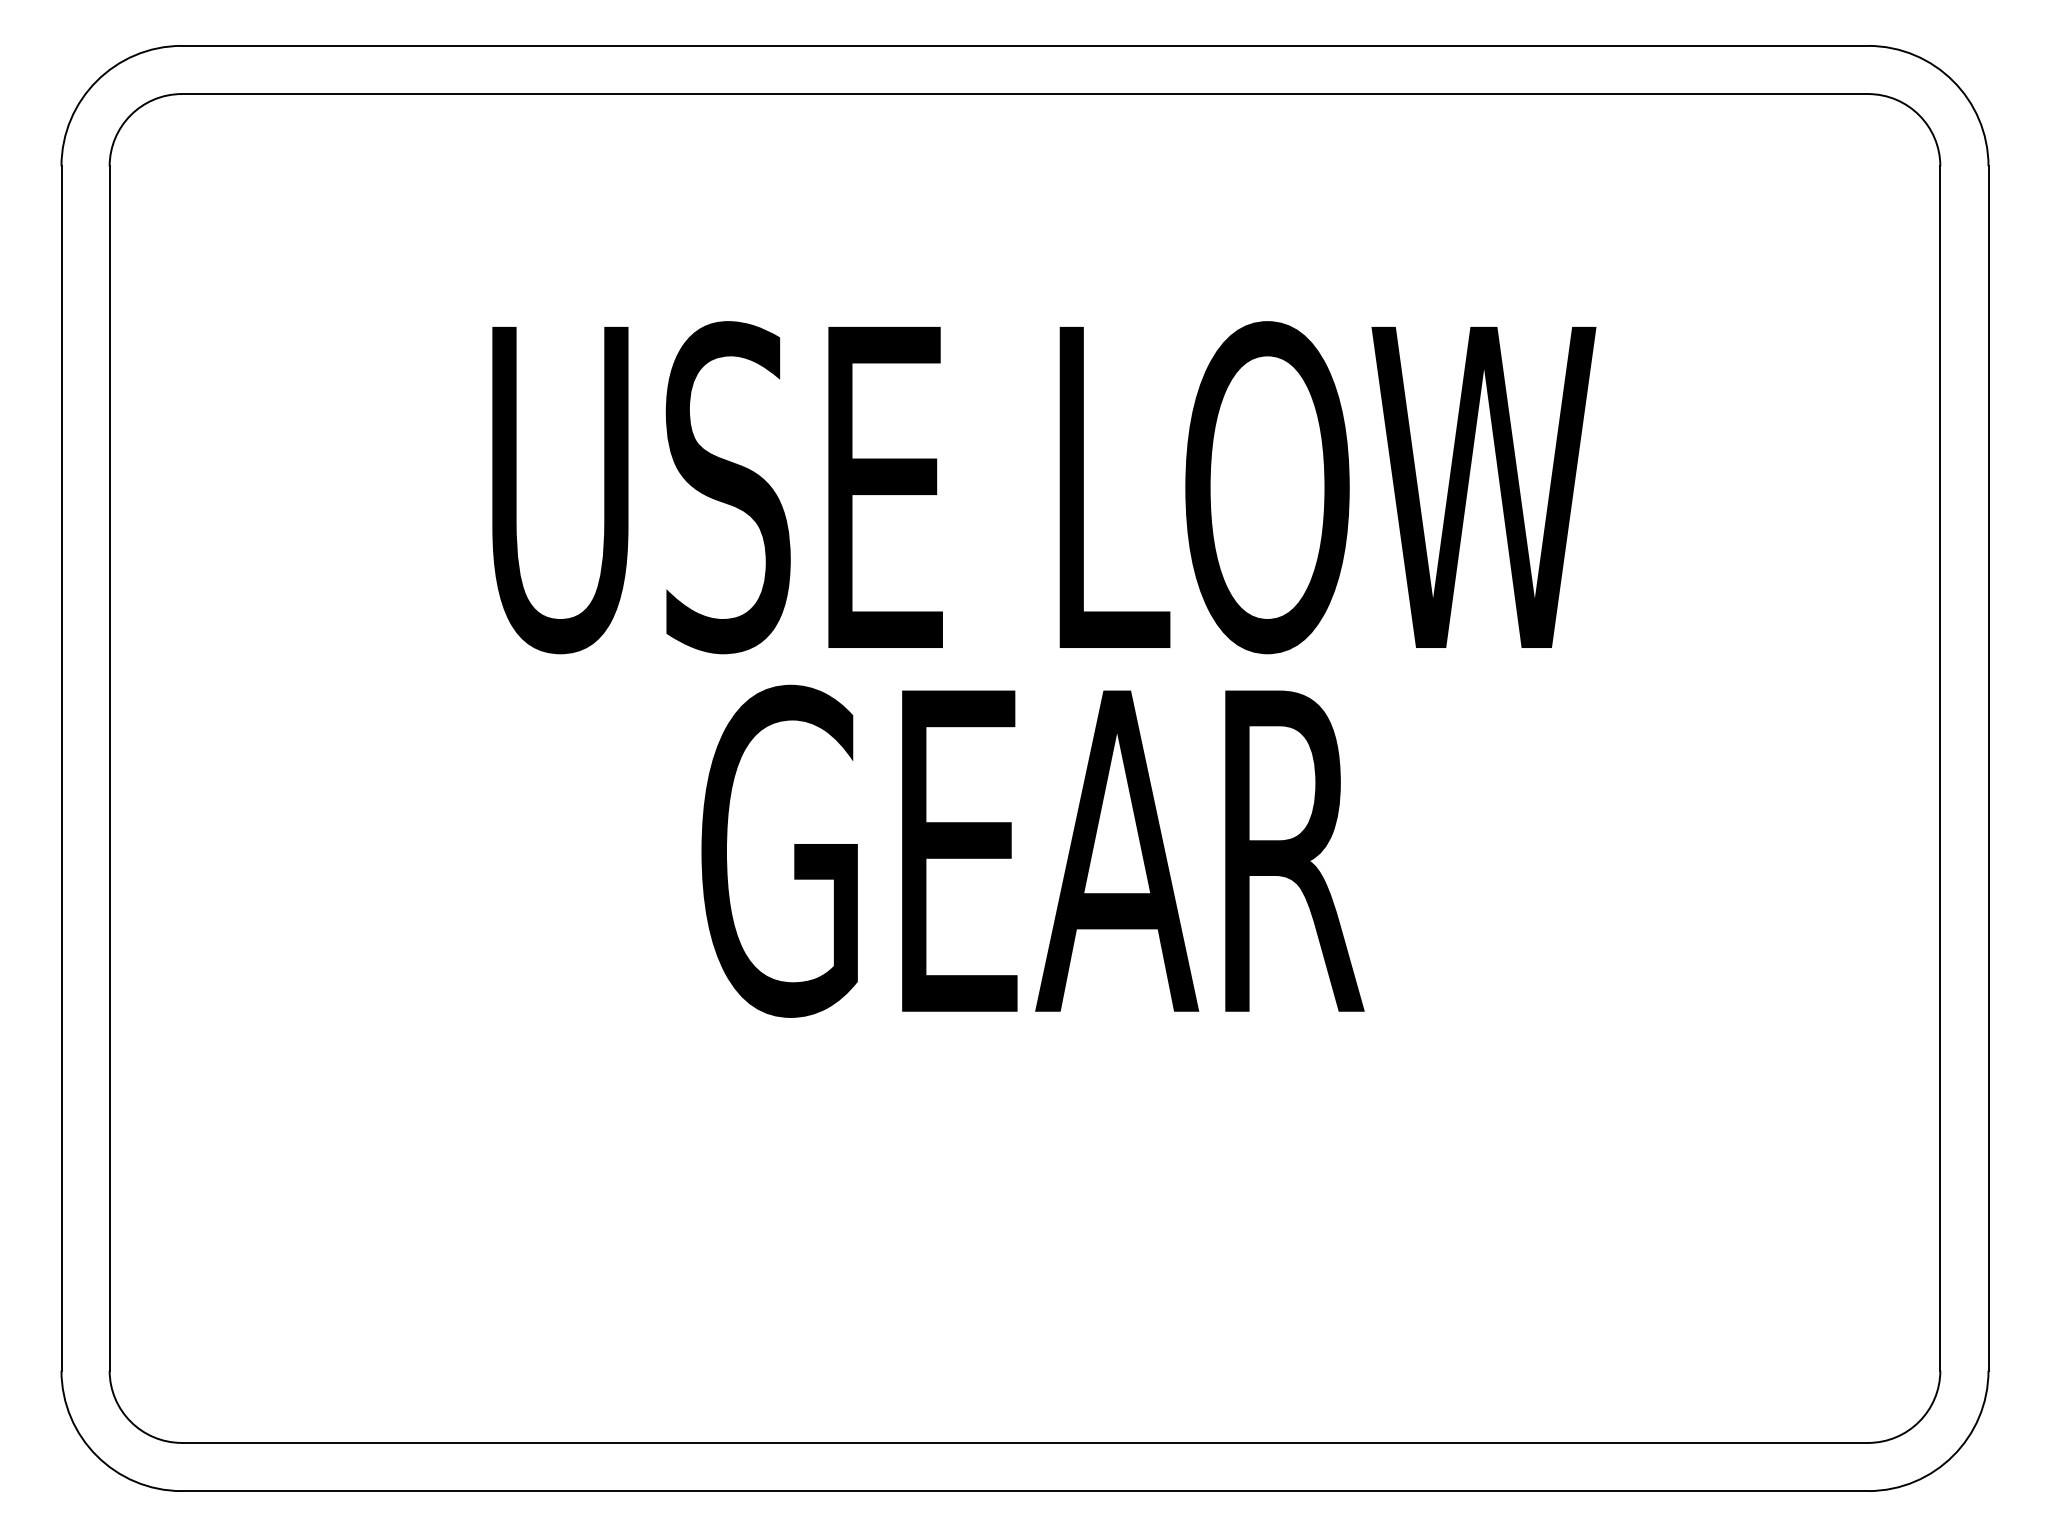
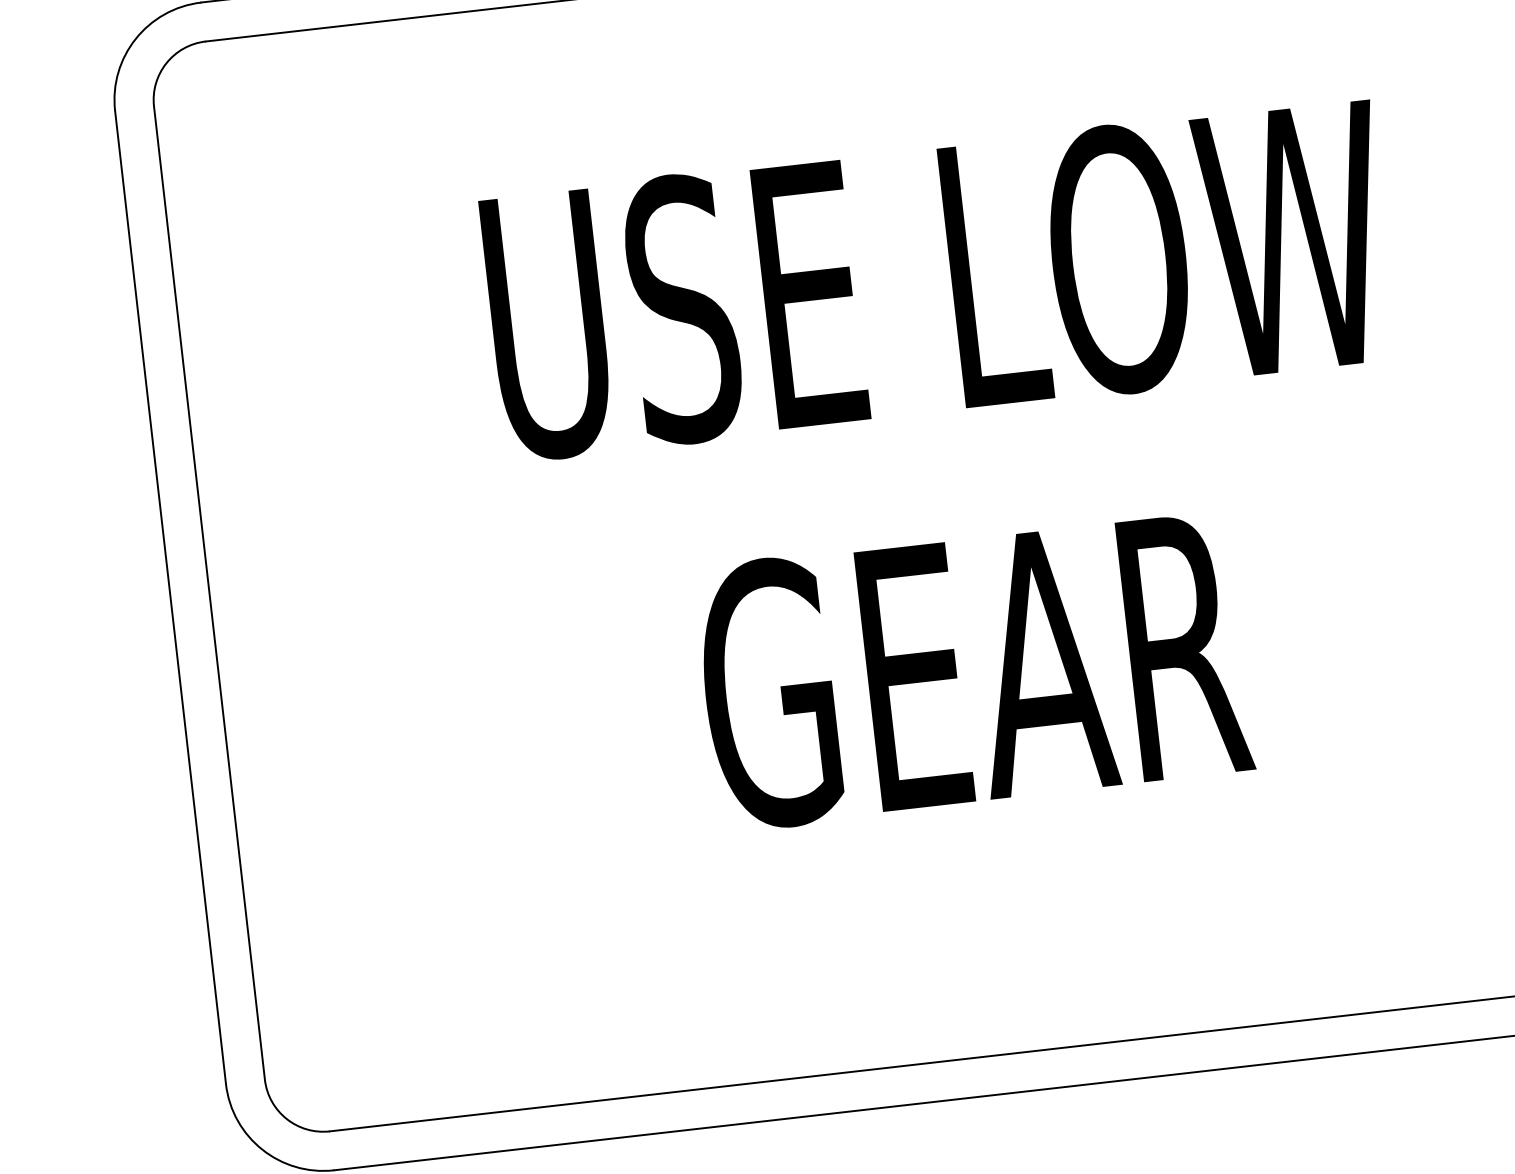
text: (1032, 850) -> (973, 669), moved

